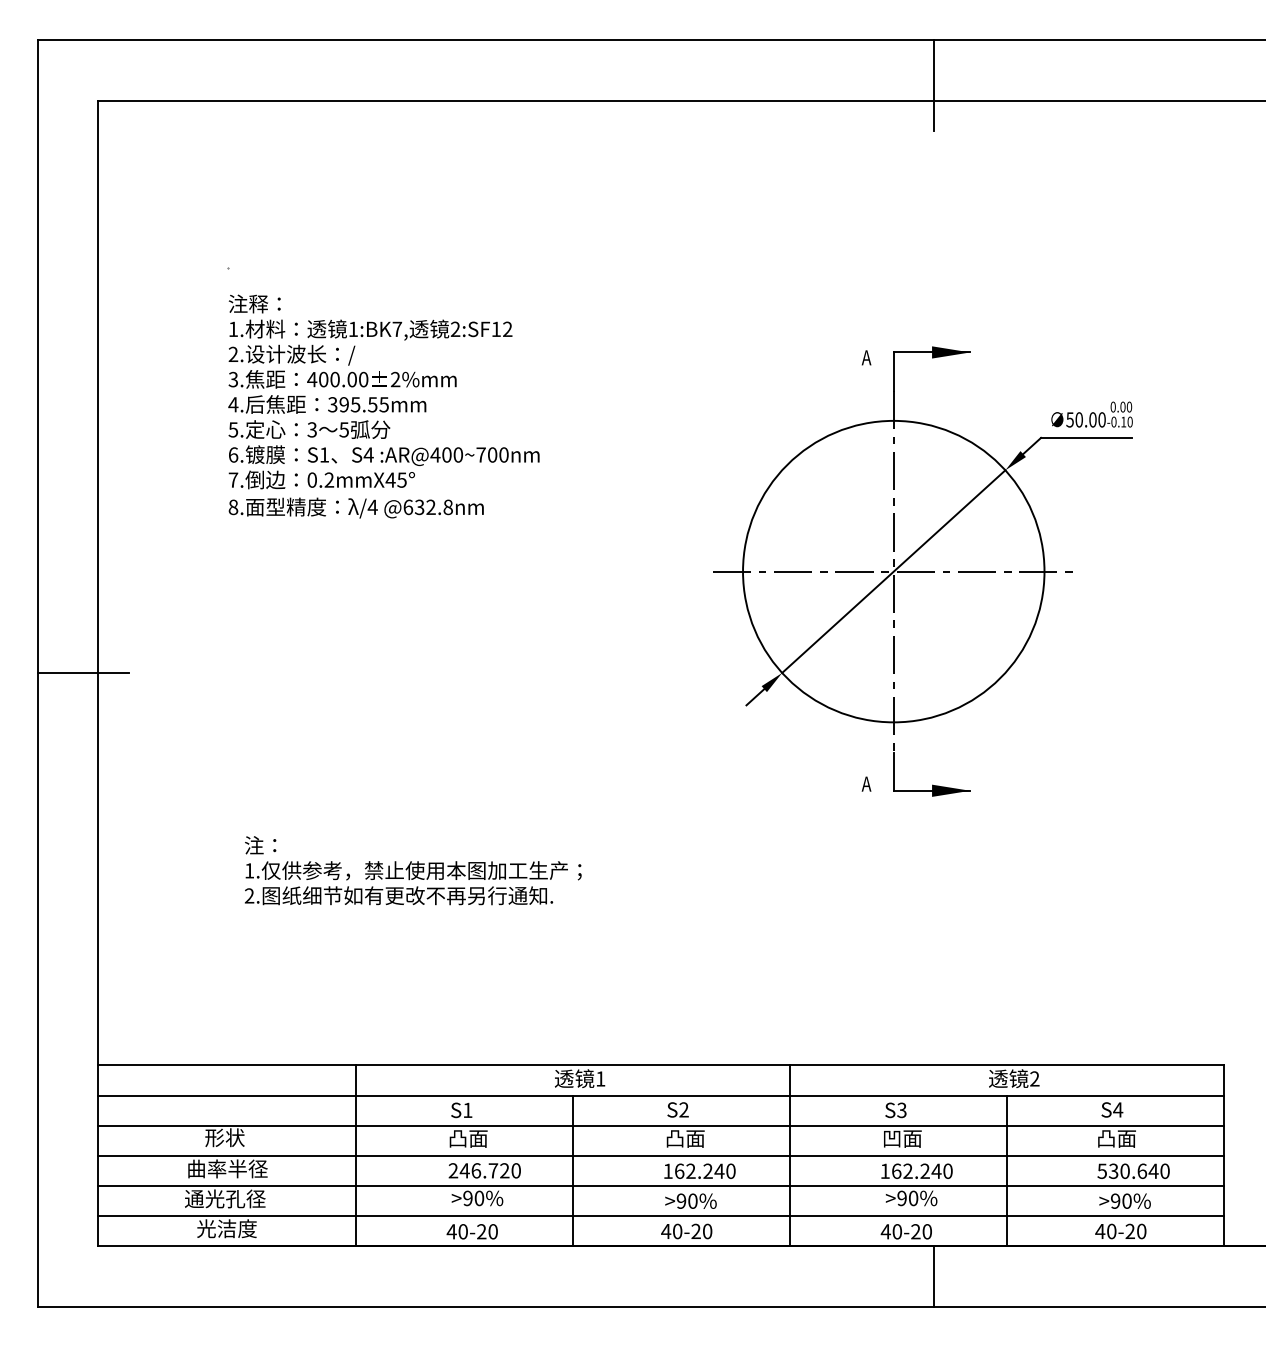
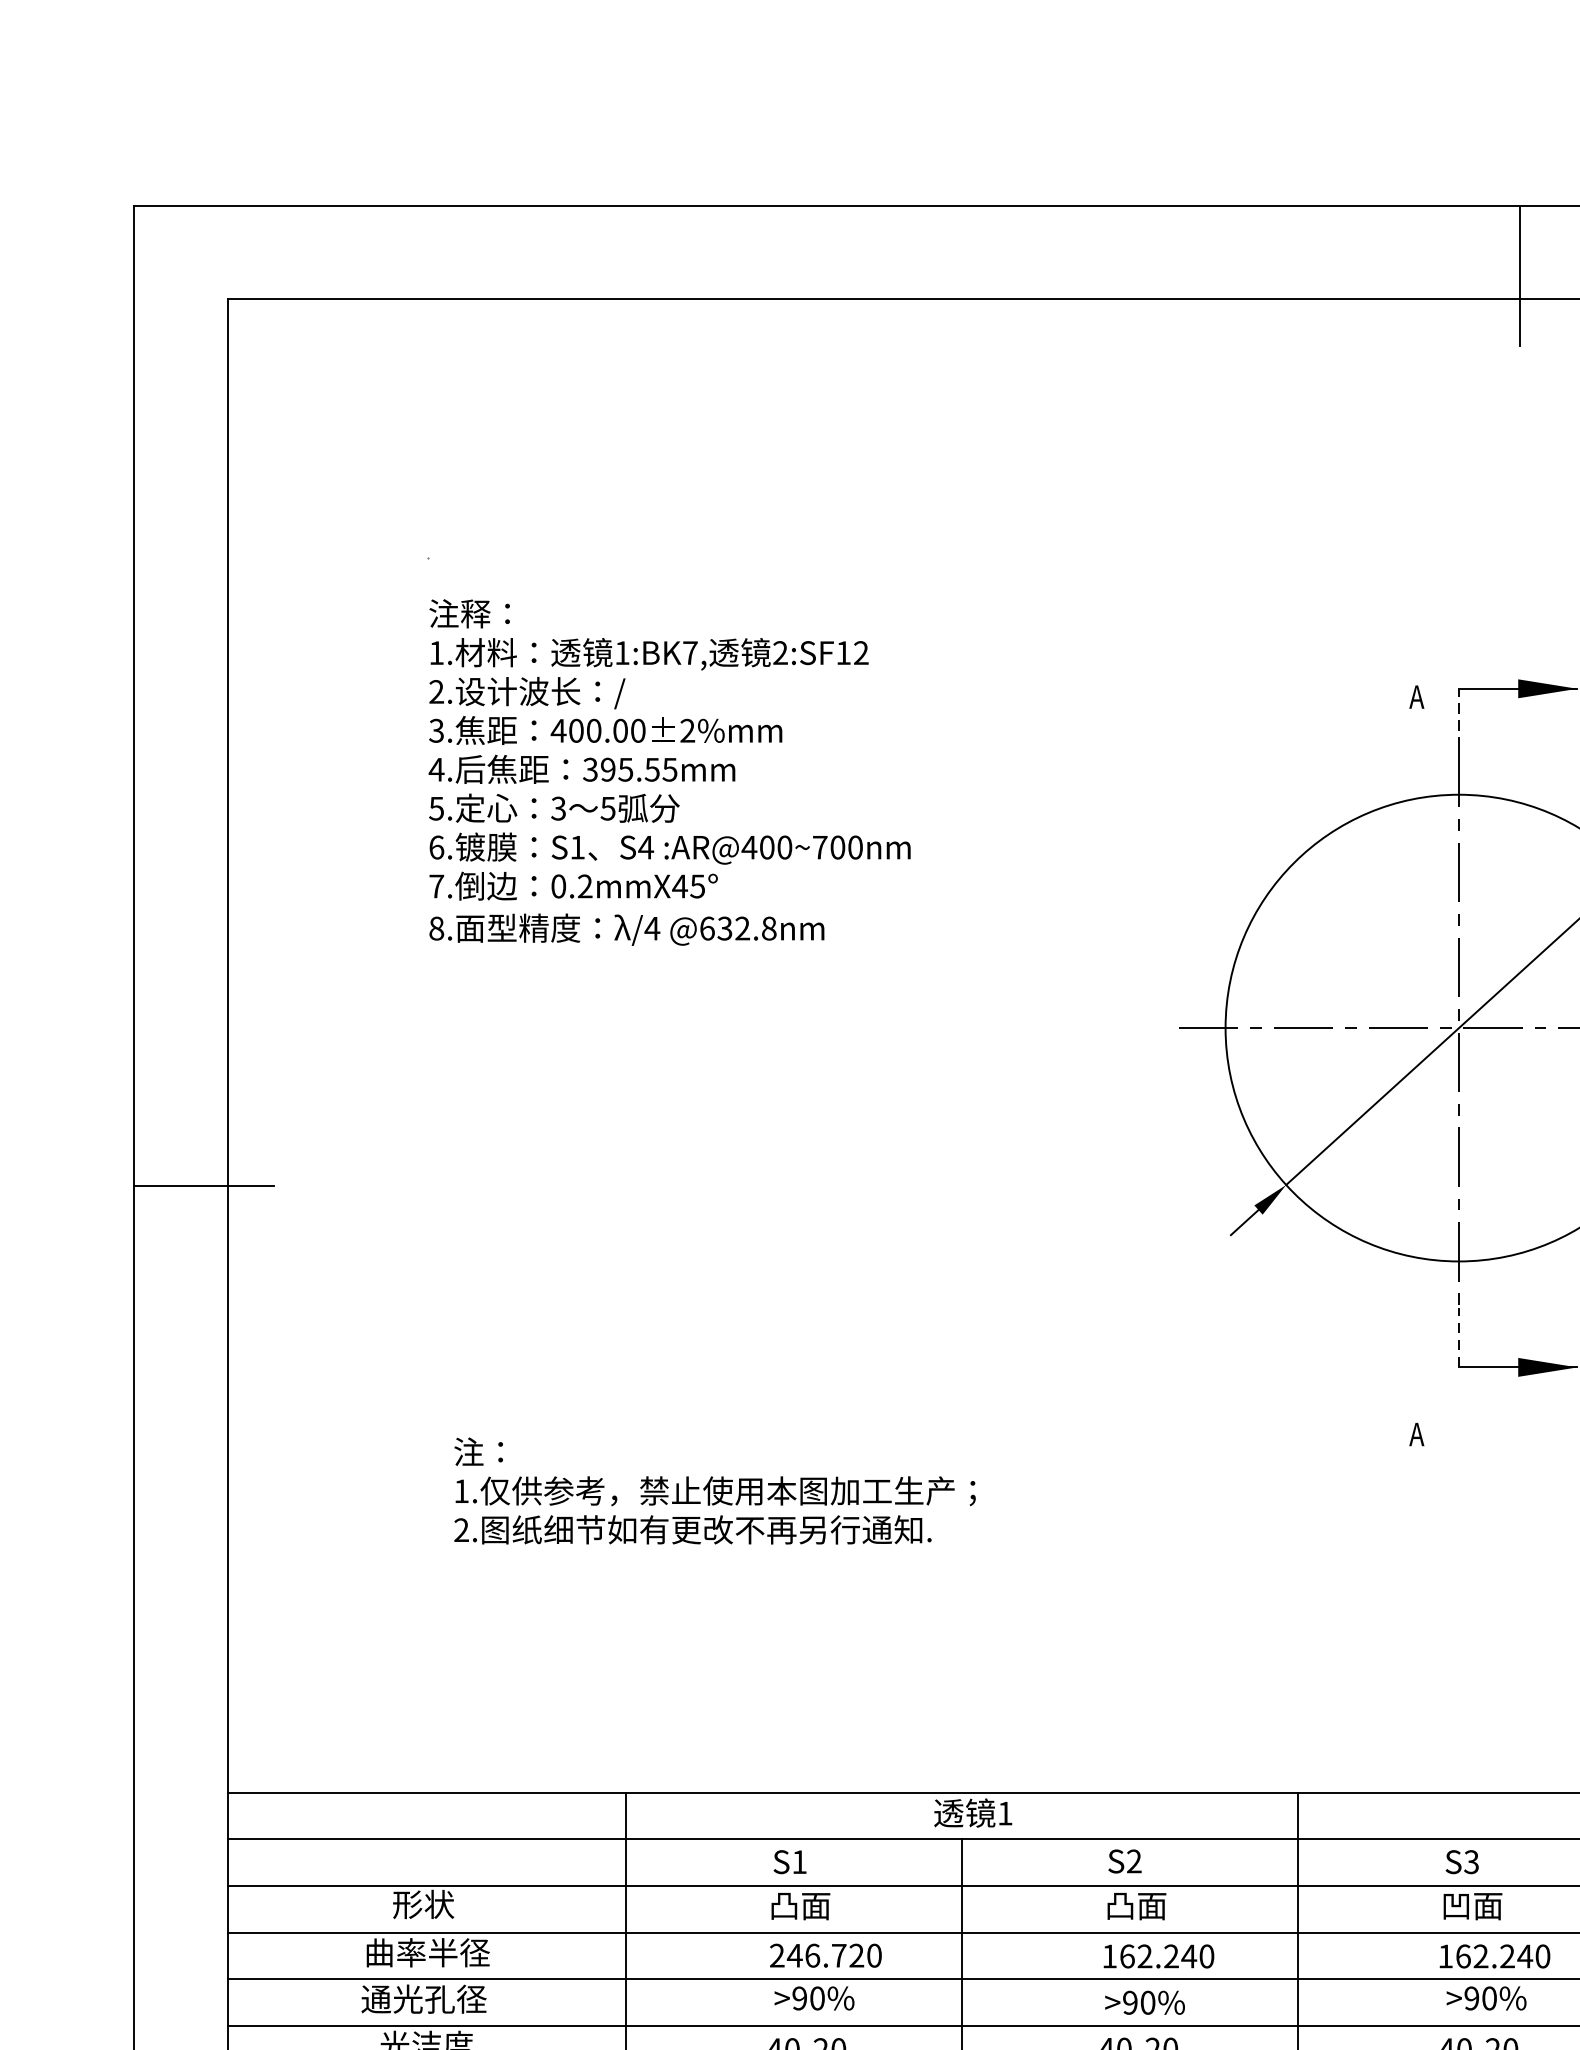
line: (893, 371) -> (1458, 718), solid -> dashed
line: (893, 771) -> (1458, 1337), solid -> dashed
text: (866, 783) -> (1416, 1433), moved

